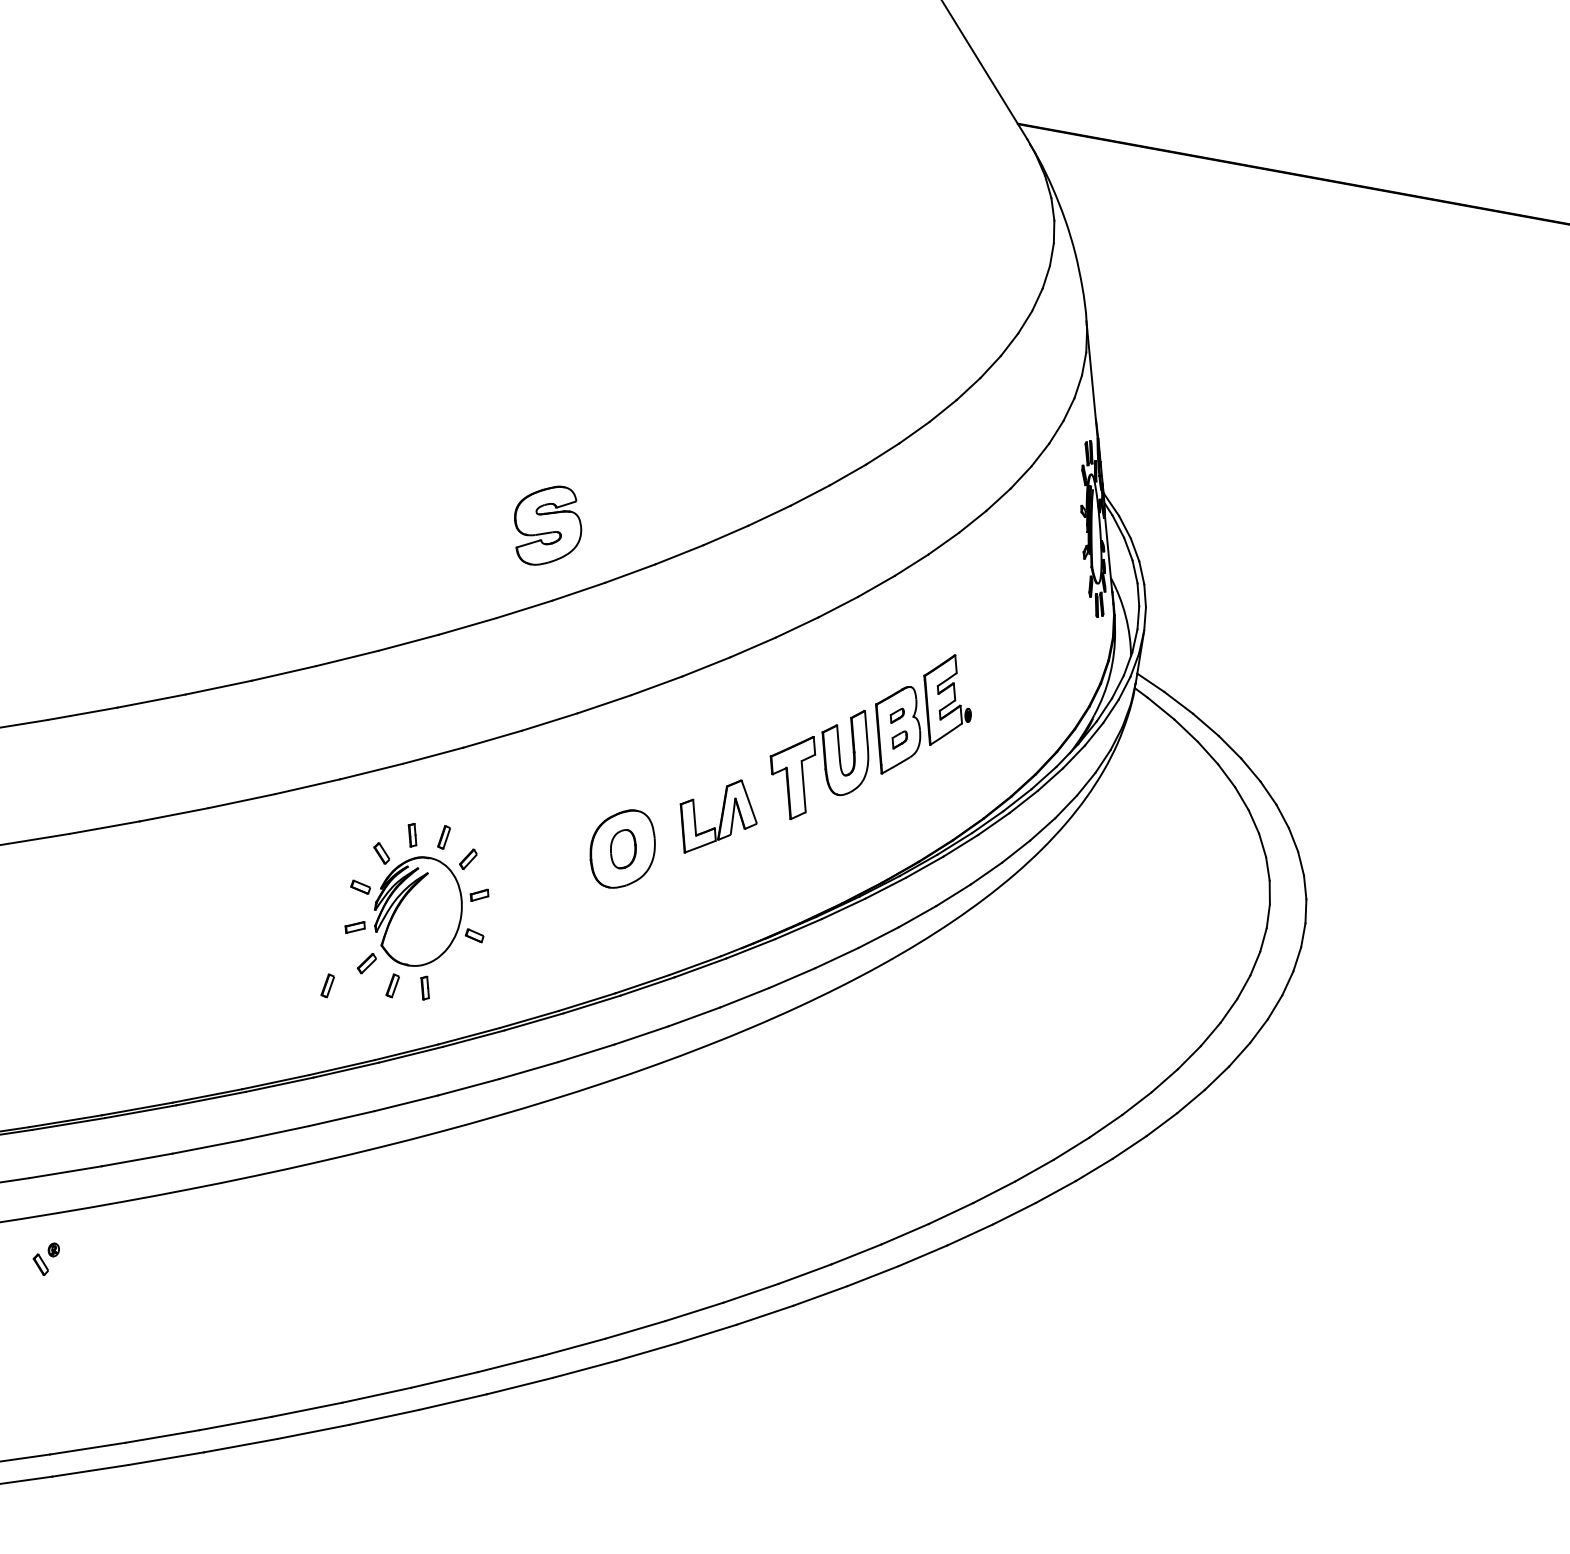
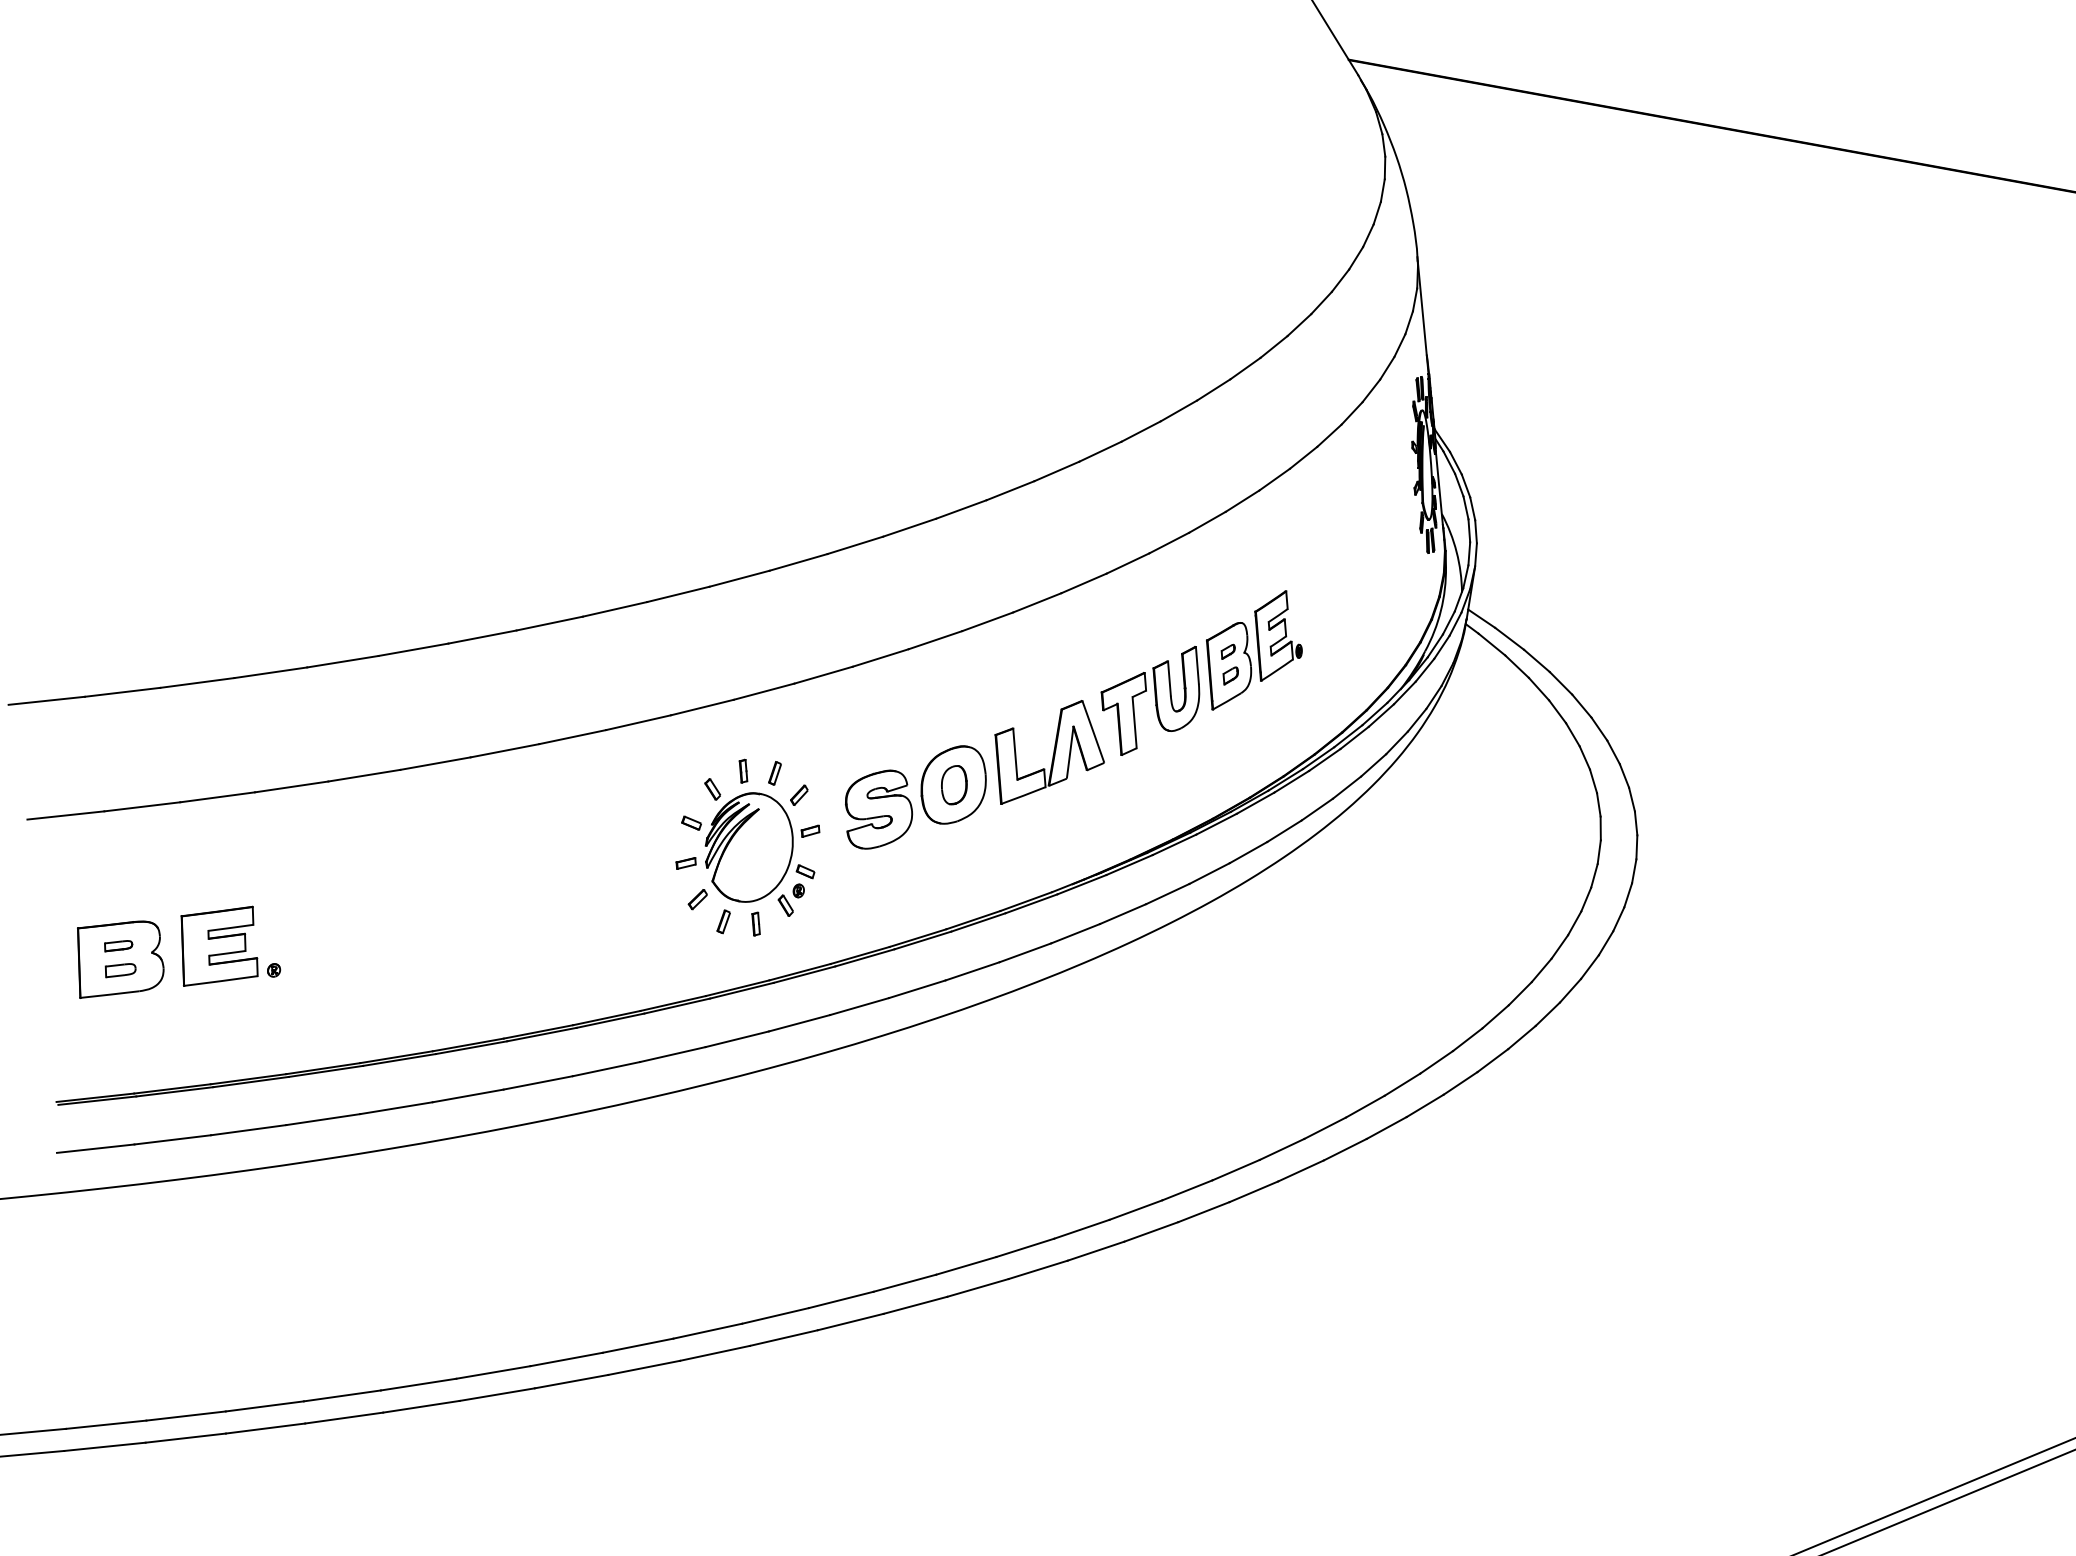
part: (548, 525) -> (879, 809), moved
part: (718, 816) -> (1049, 752), size x1.43
part: (327, 985) -> (658, 921), removed
part: (45, 1258) -> (790, 899), moved

